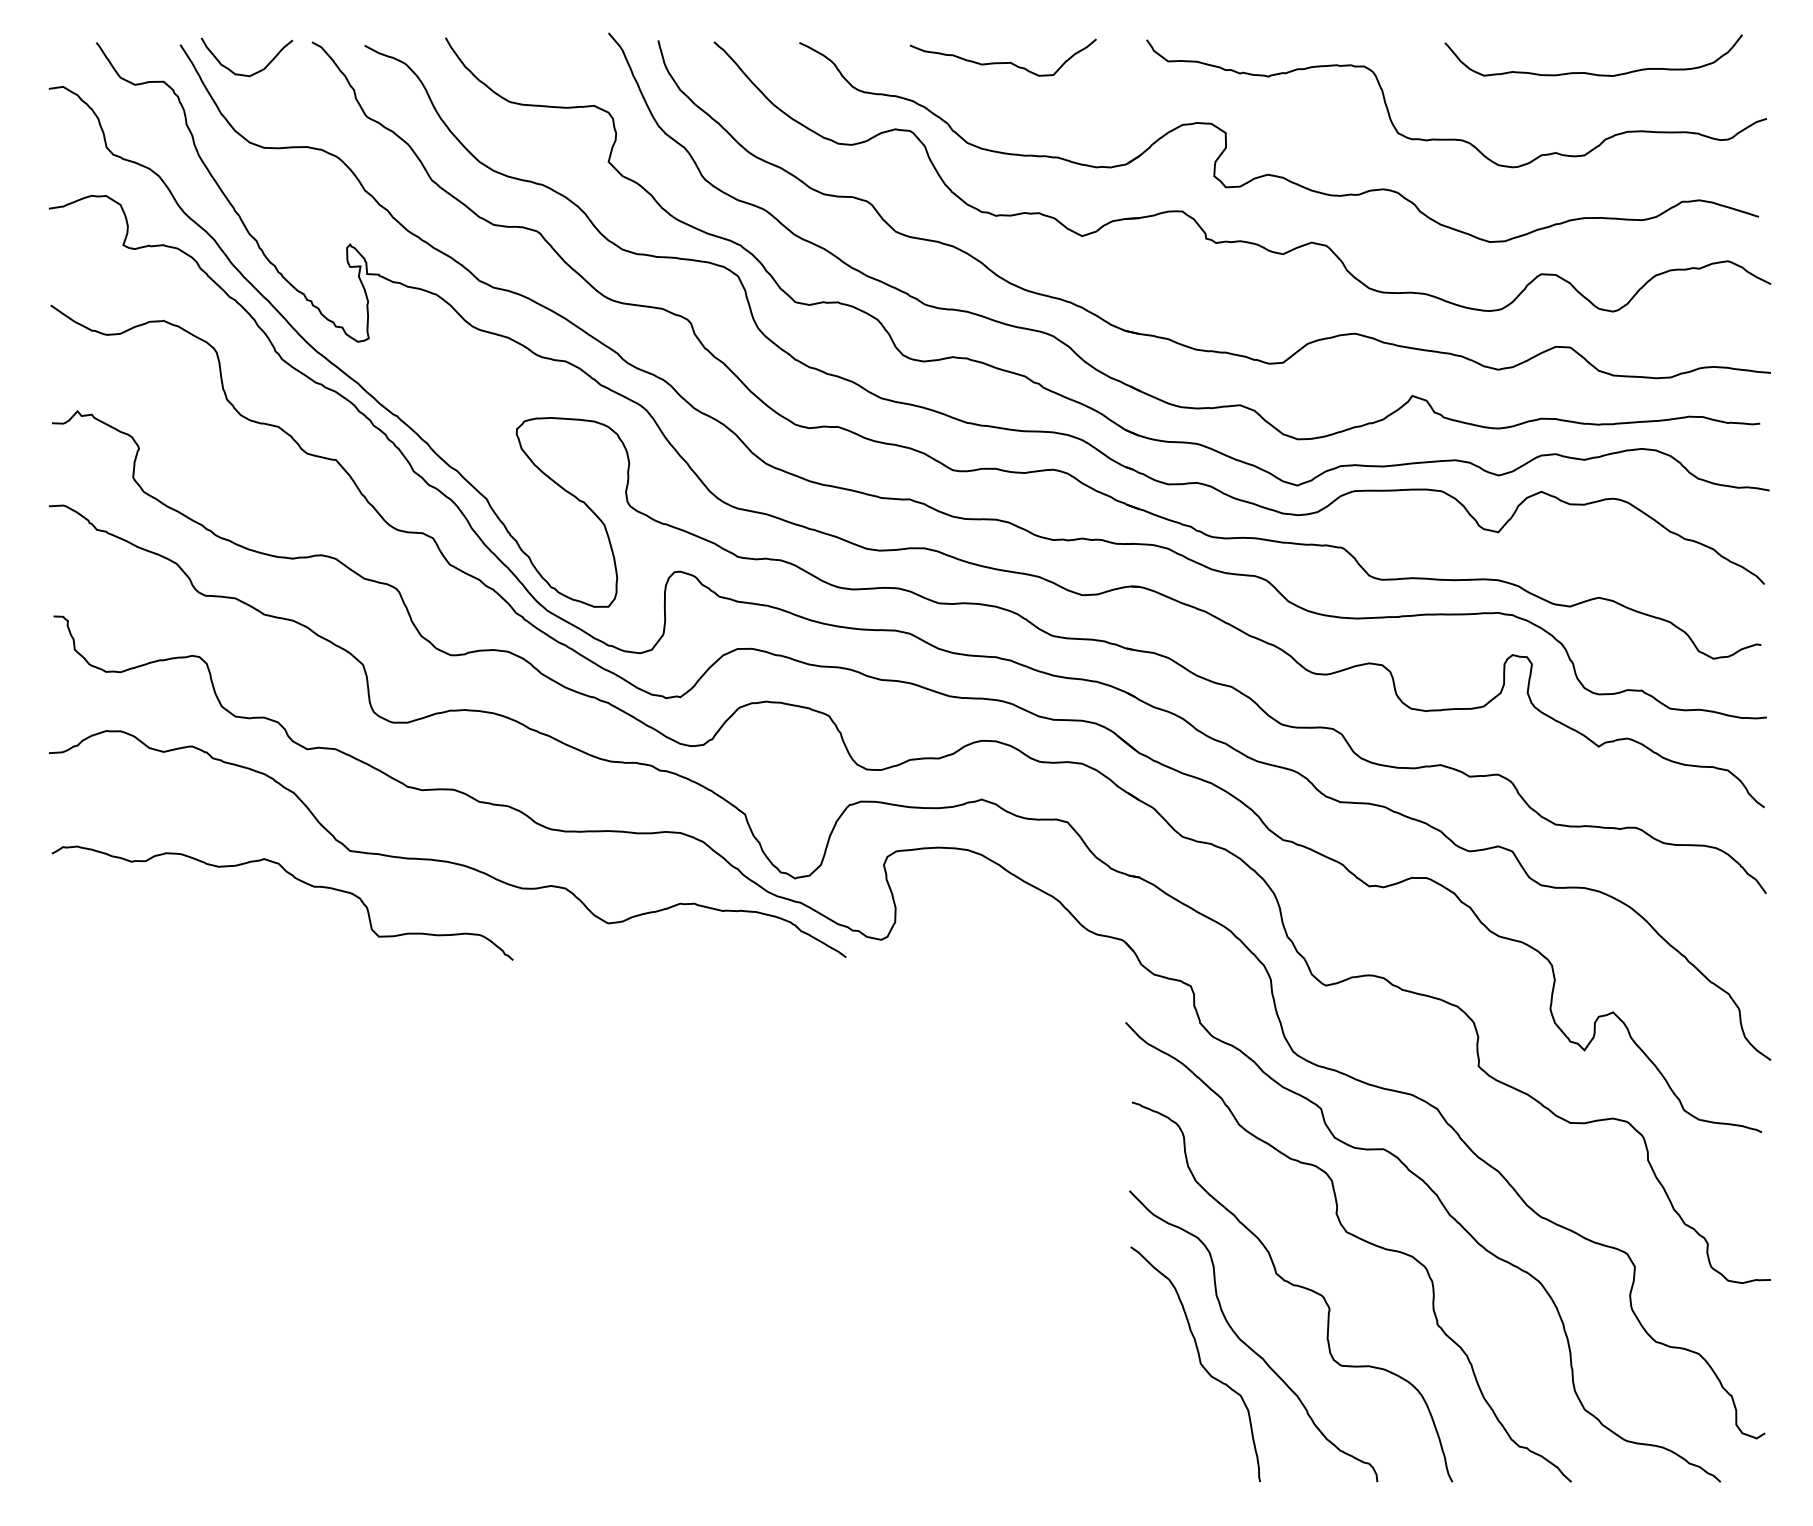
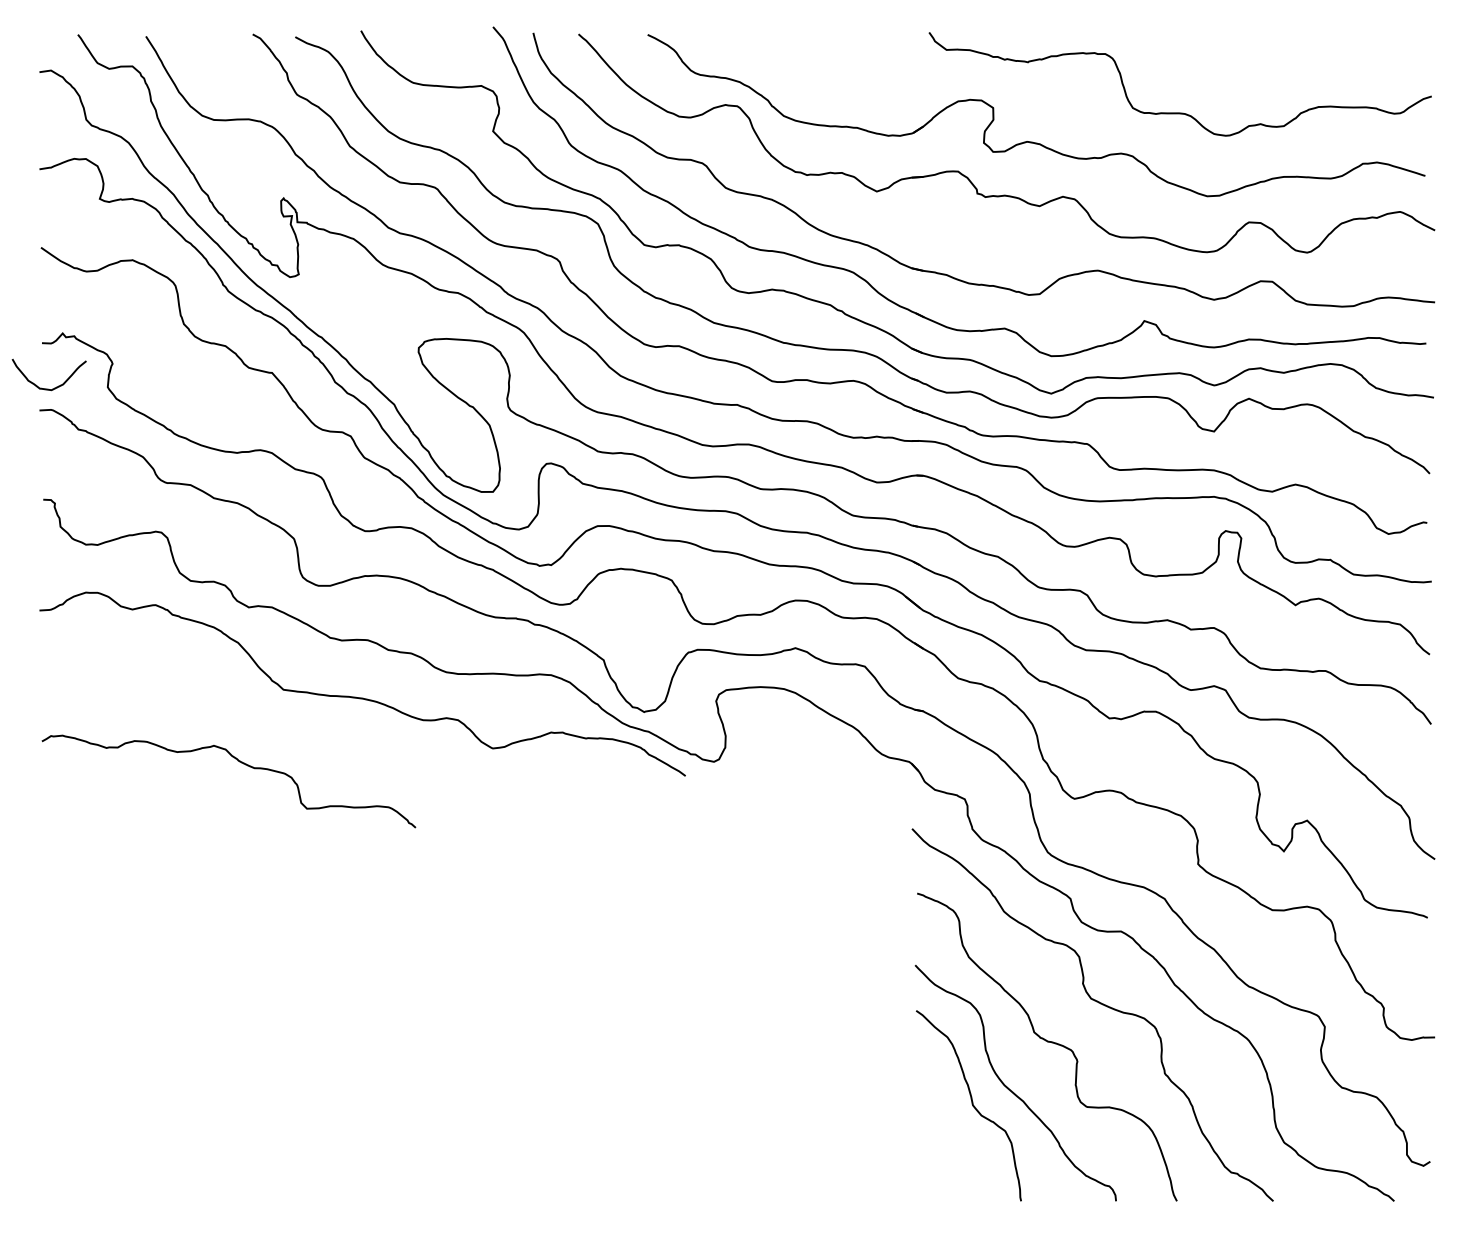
curve: (1002, 62) -> (812, 50), removed
curve: (254, 72) -> (55, 387), moved
curve: (1589, 72) -> (1288, 58), removed
curve: (297, 880) -> (240, 763), moved

